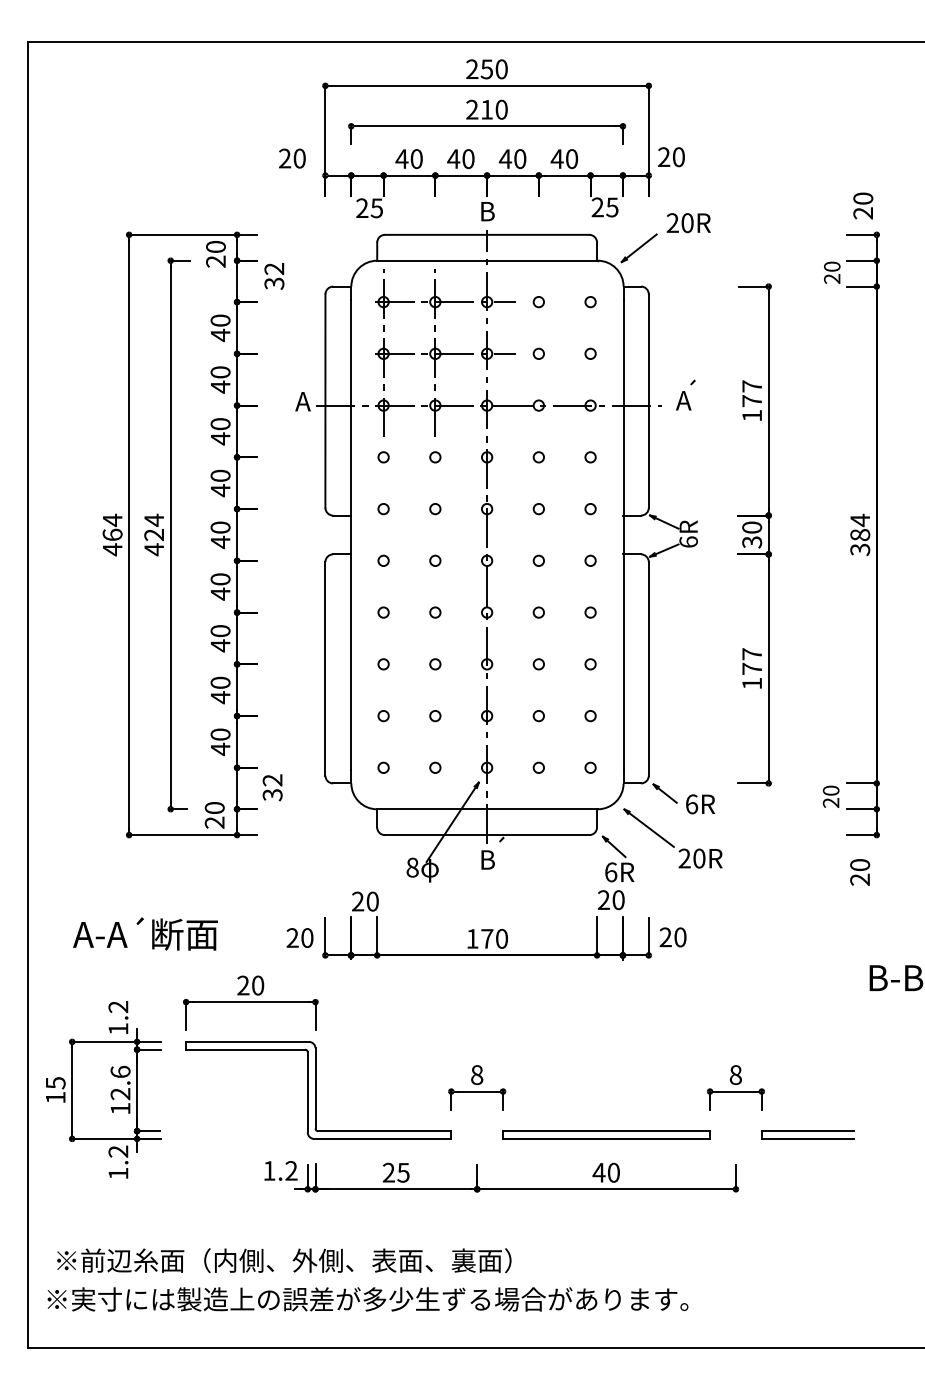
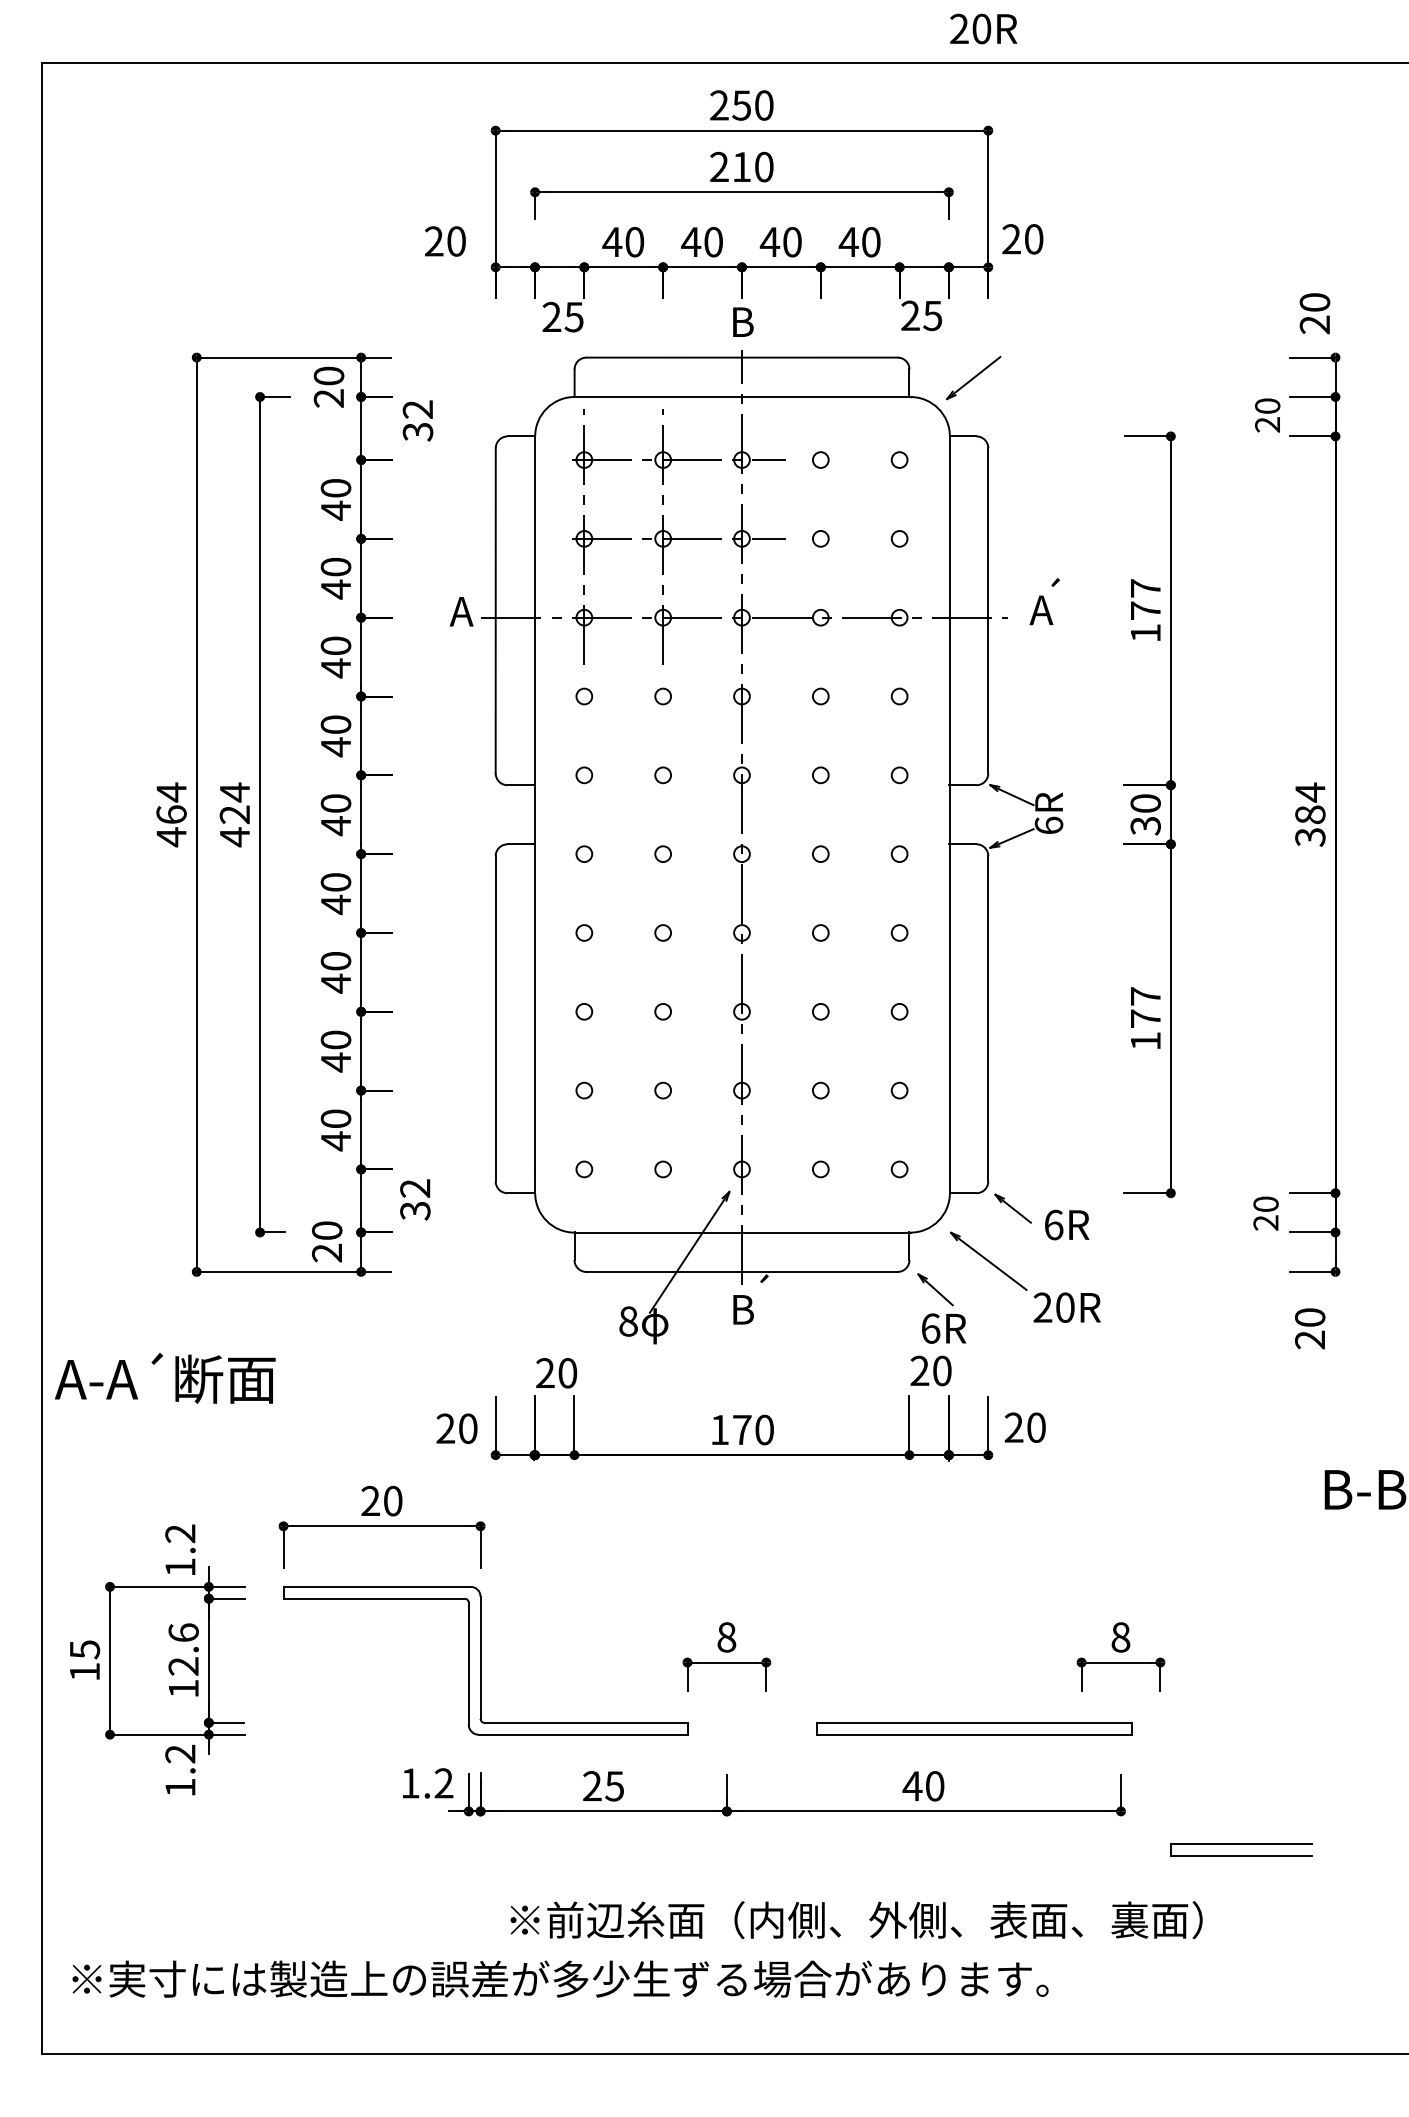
text: (688, 223) -> (983, 29), moved
text: (145, 933) -> (165, 1377), moved
part: (606, 1134) -> (974, 1727), moved
part: (807, 1134) -> (1240, 1849), moved
text: (284, 1260) -> (856, 1919), moved

